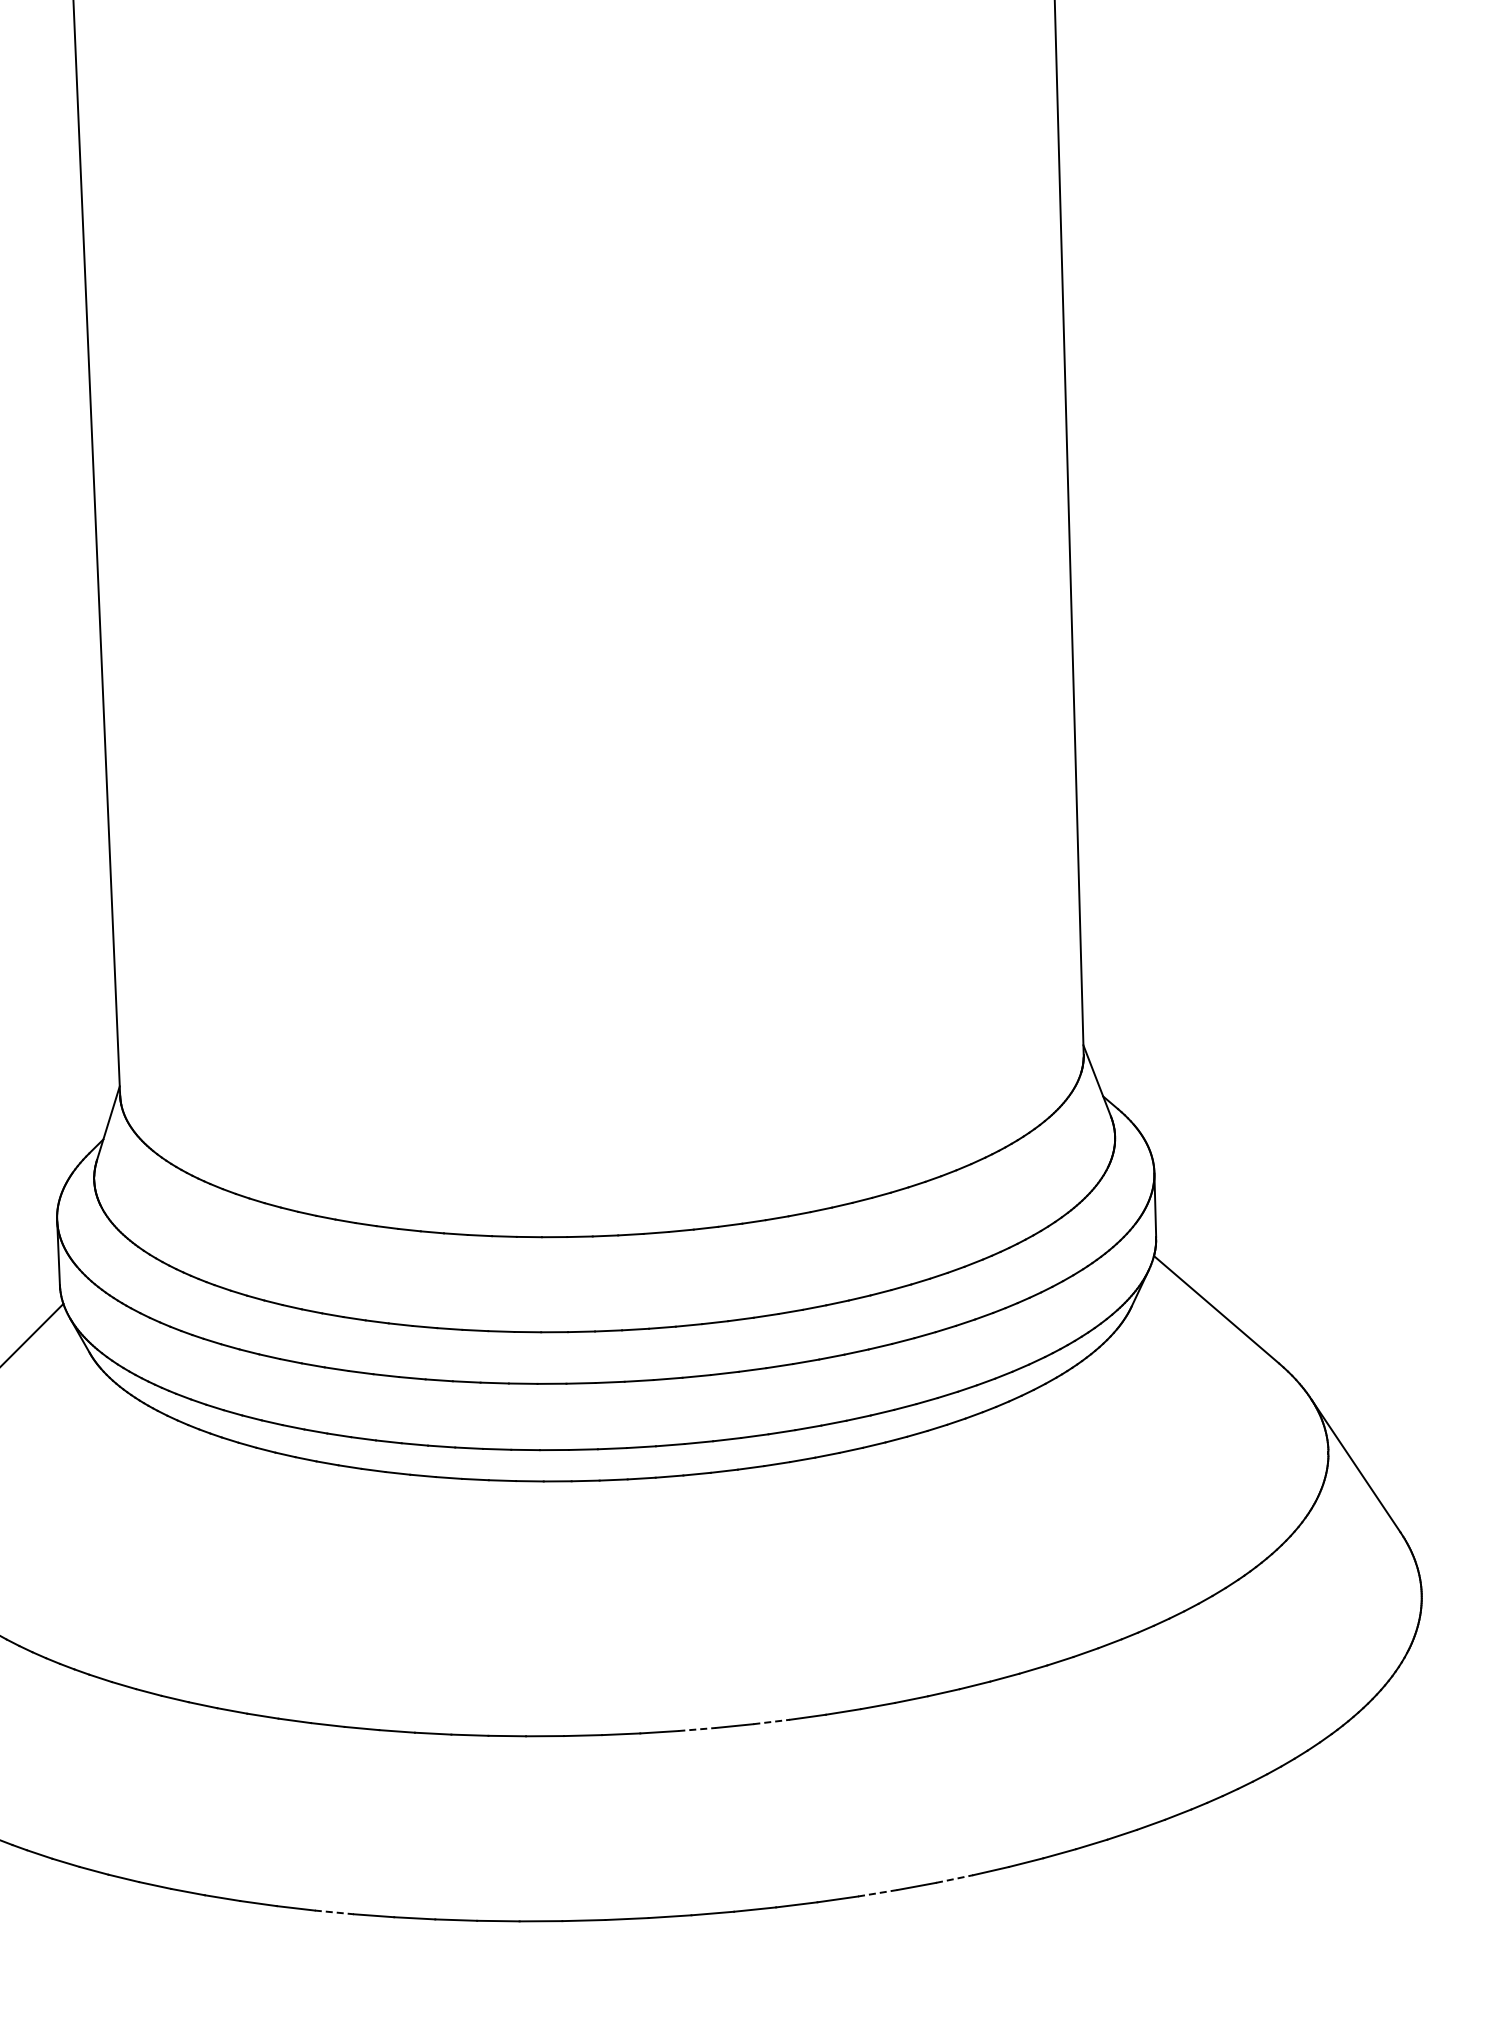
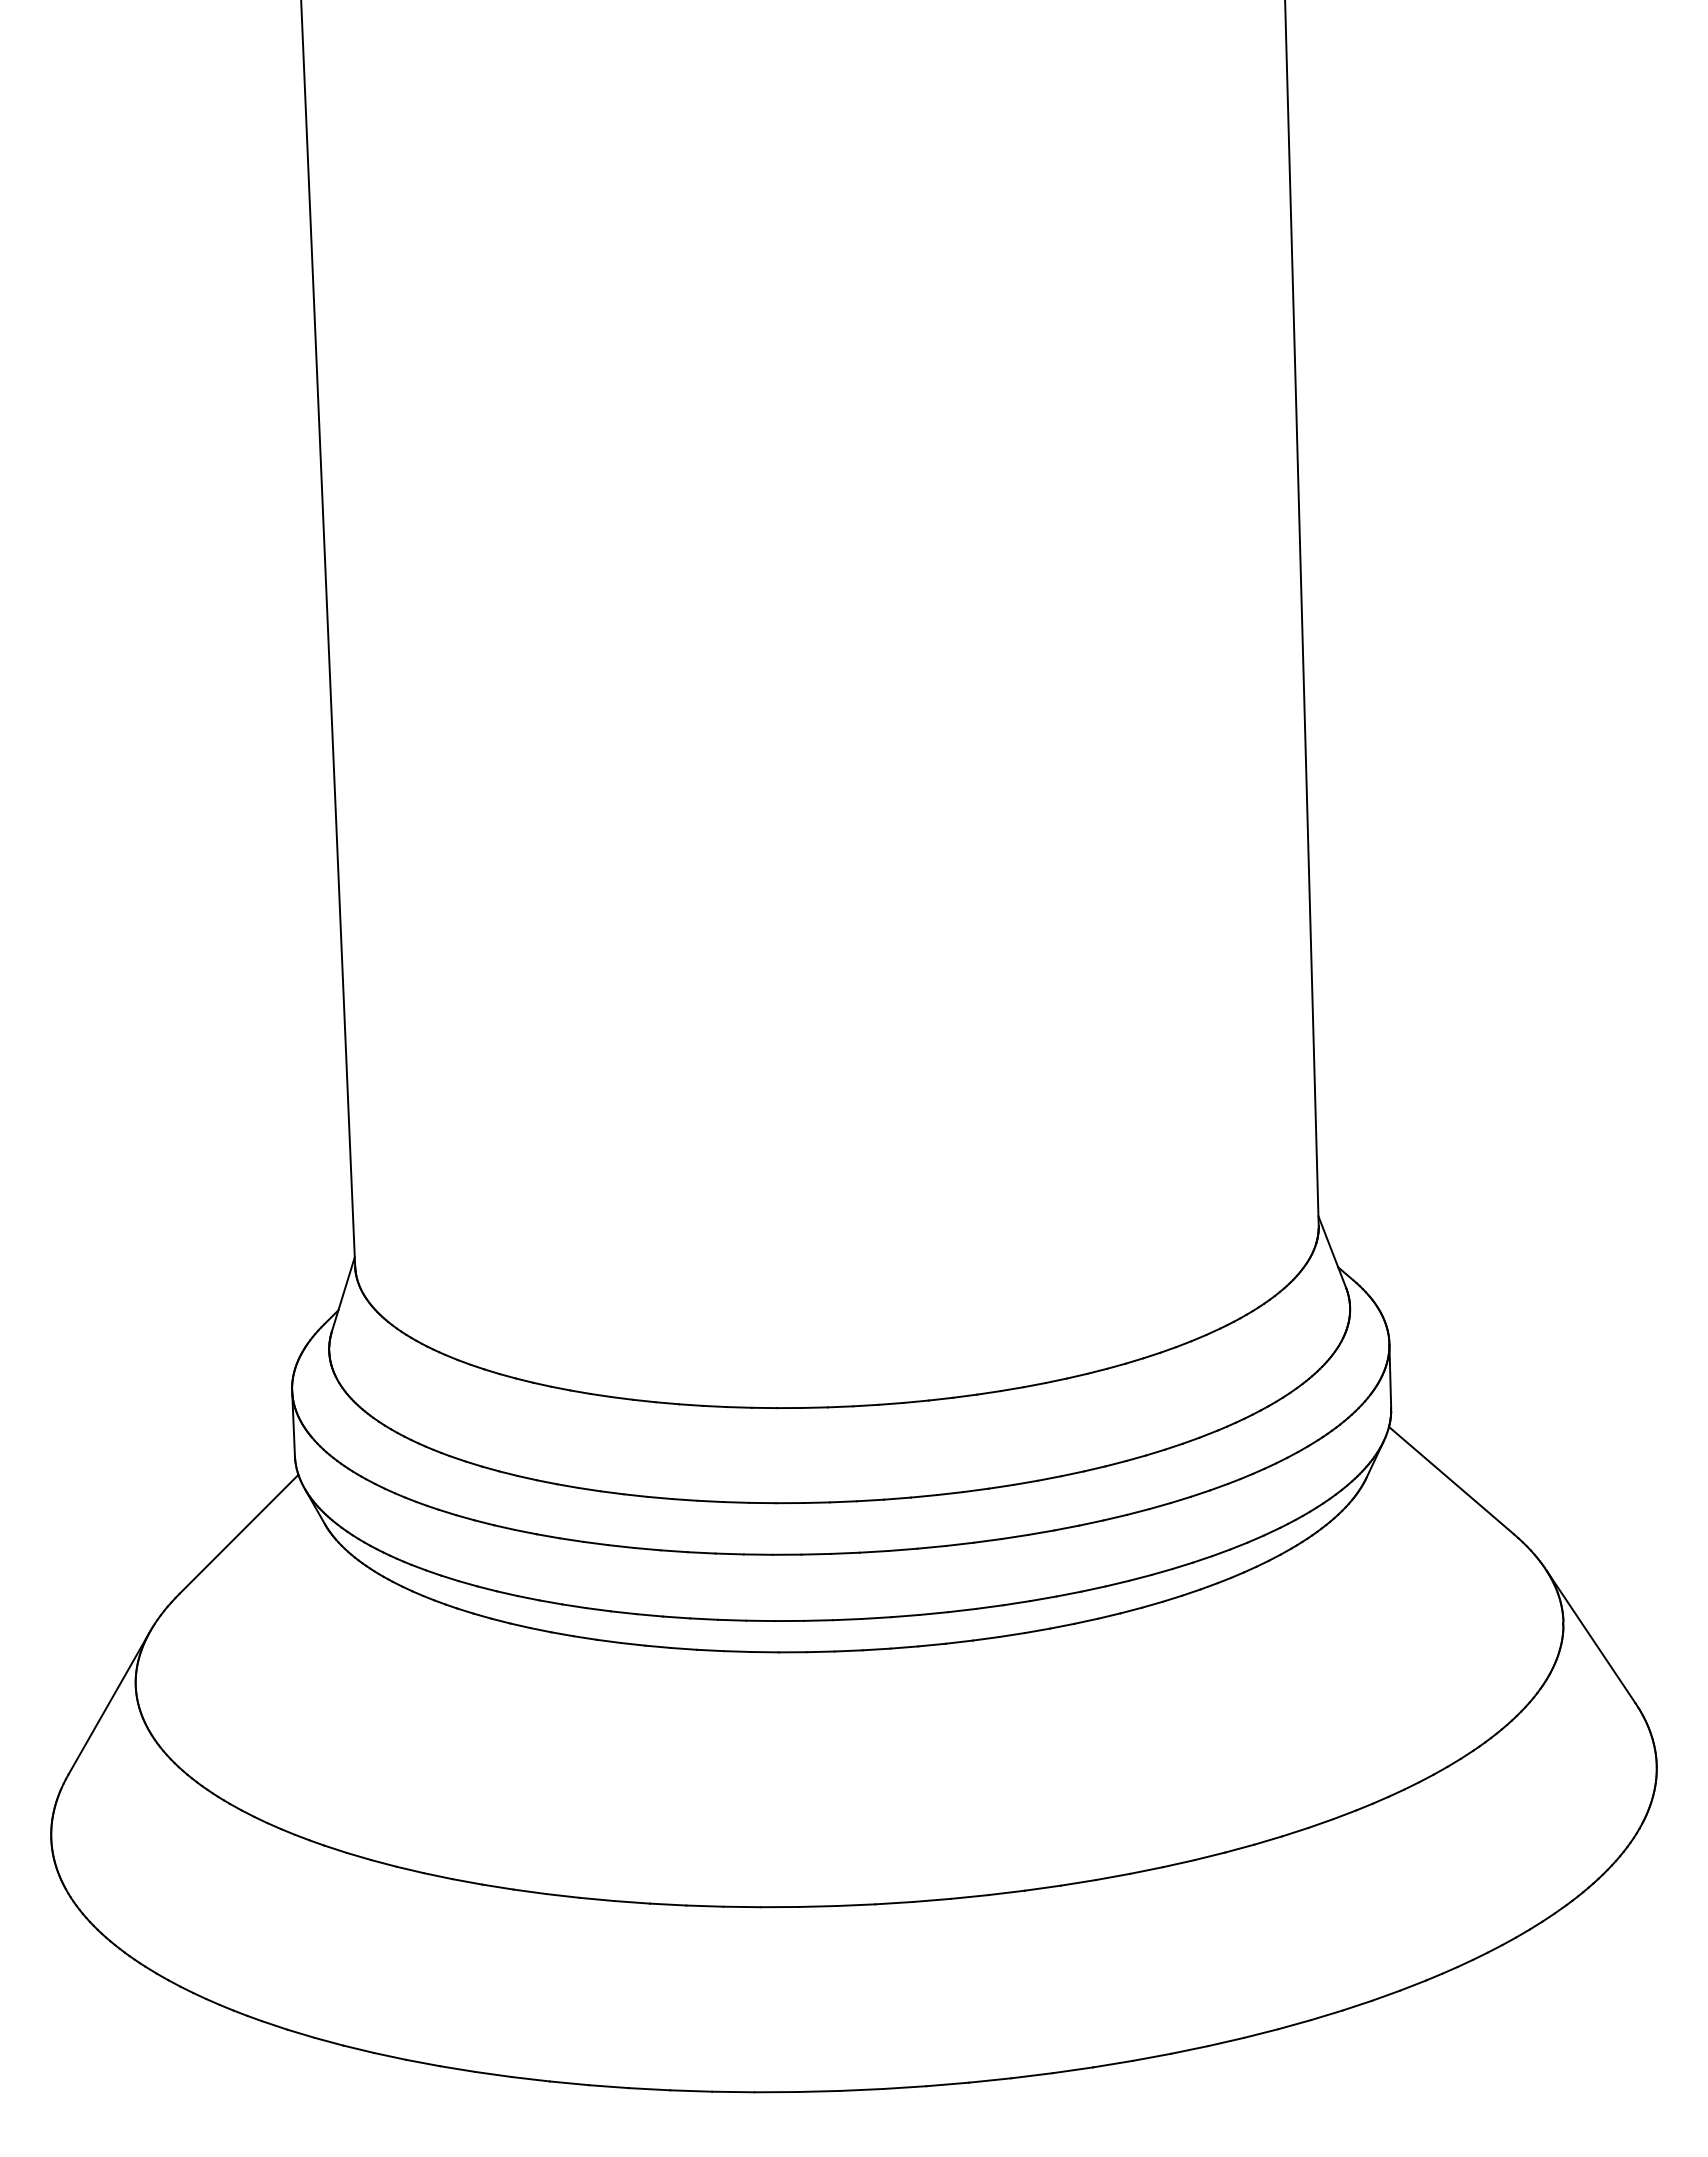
line: (772, 1721) -> (1007, 1892), dashed -> solid
line: (697, 1729) -> (932, 1900), dashed -> solid
line: (954, 1878) -> (1189, 2049), dashed -> solid
line: (878, 1893) -> (1113, 2064), dashed -> solid
line: (334, 1912) -> (569, 2083), dashed -> solid

